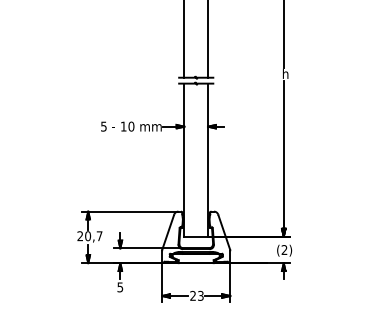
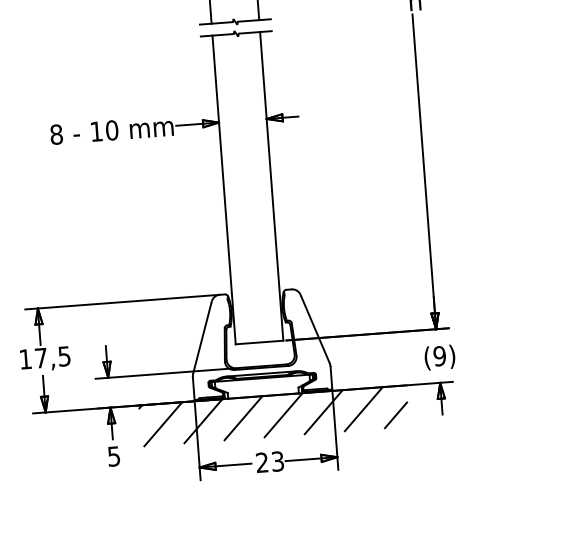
text: (103, 126) -> (55, 134), 5 -> 8
text: (89, 236) -> (44, 358), 20,7 -> 17,5
text: (284, 250) -> (439, 357), (2) -> (9)
hatch: (200, 273) -> (273, 416), added

